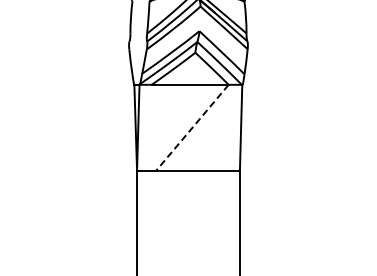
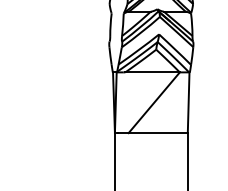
line: (192, 128) -> (154, 103), dashed -> solid

